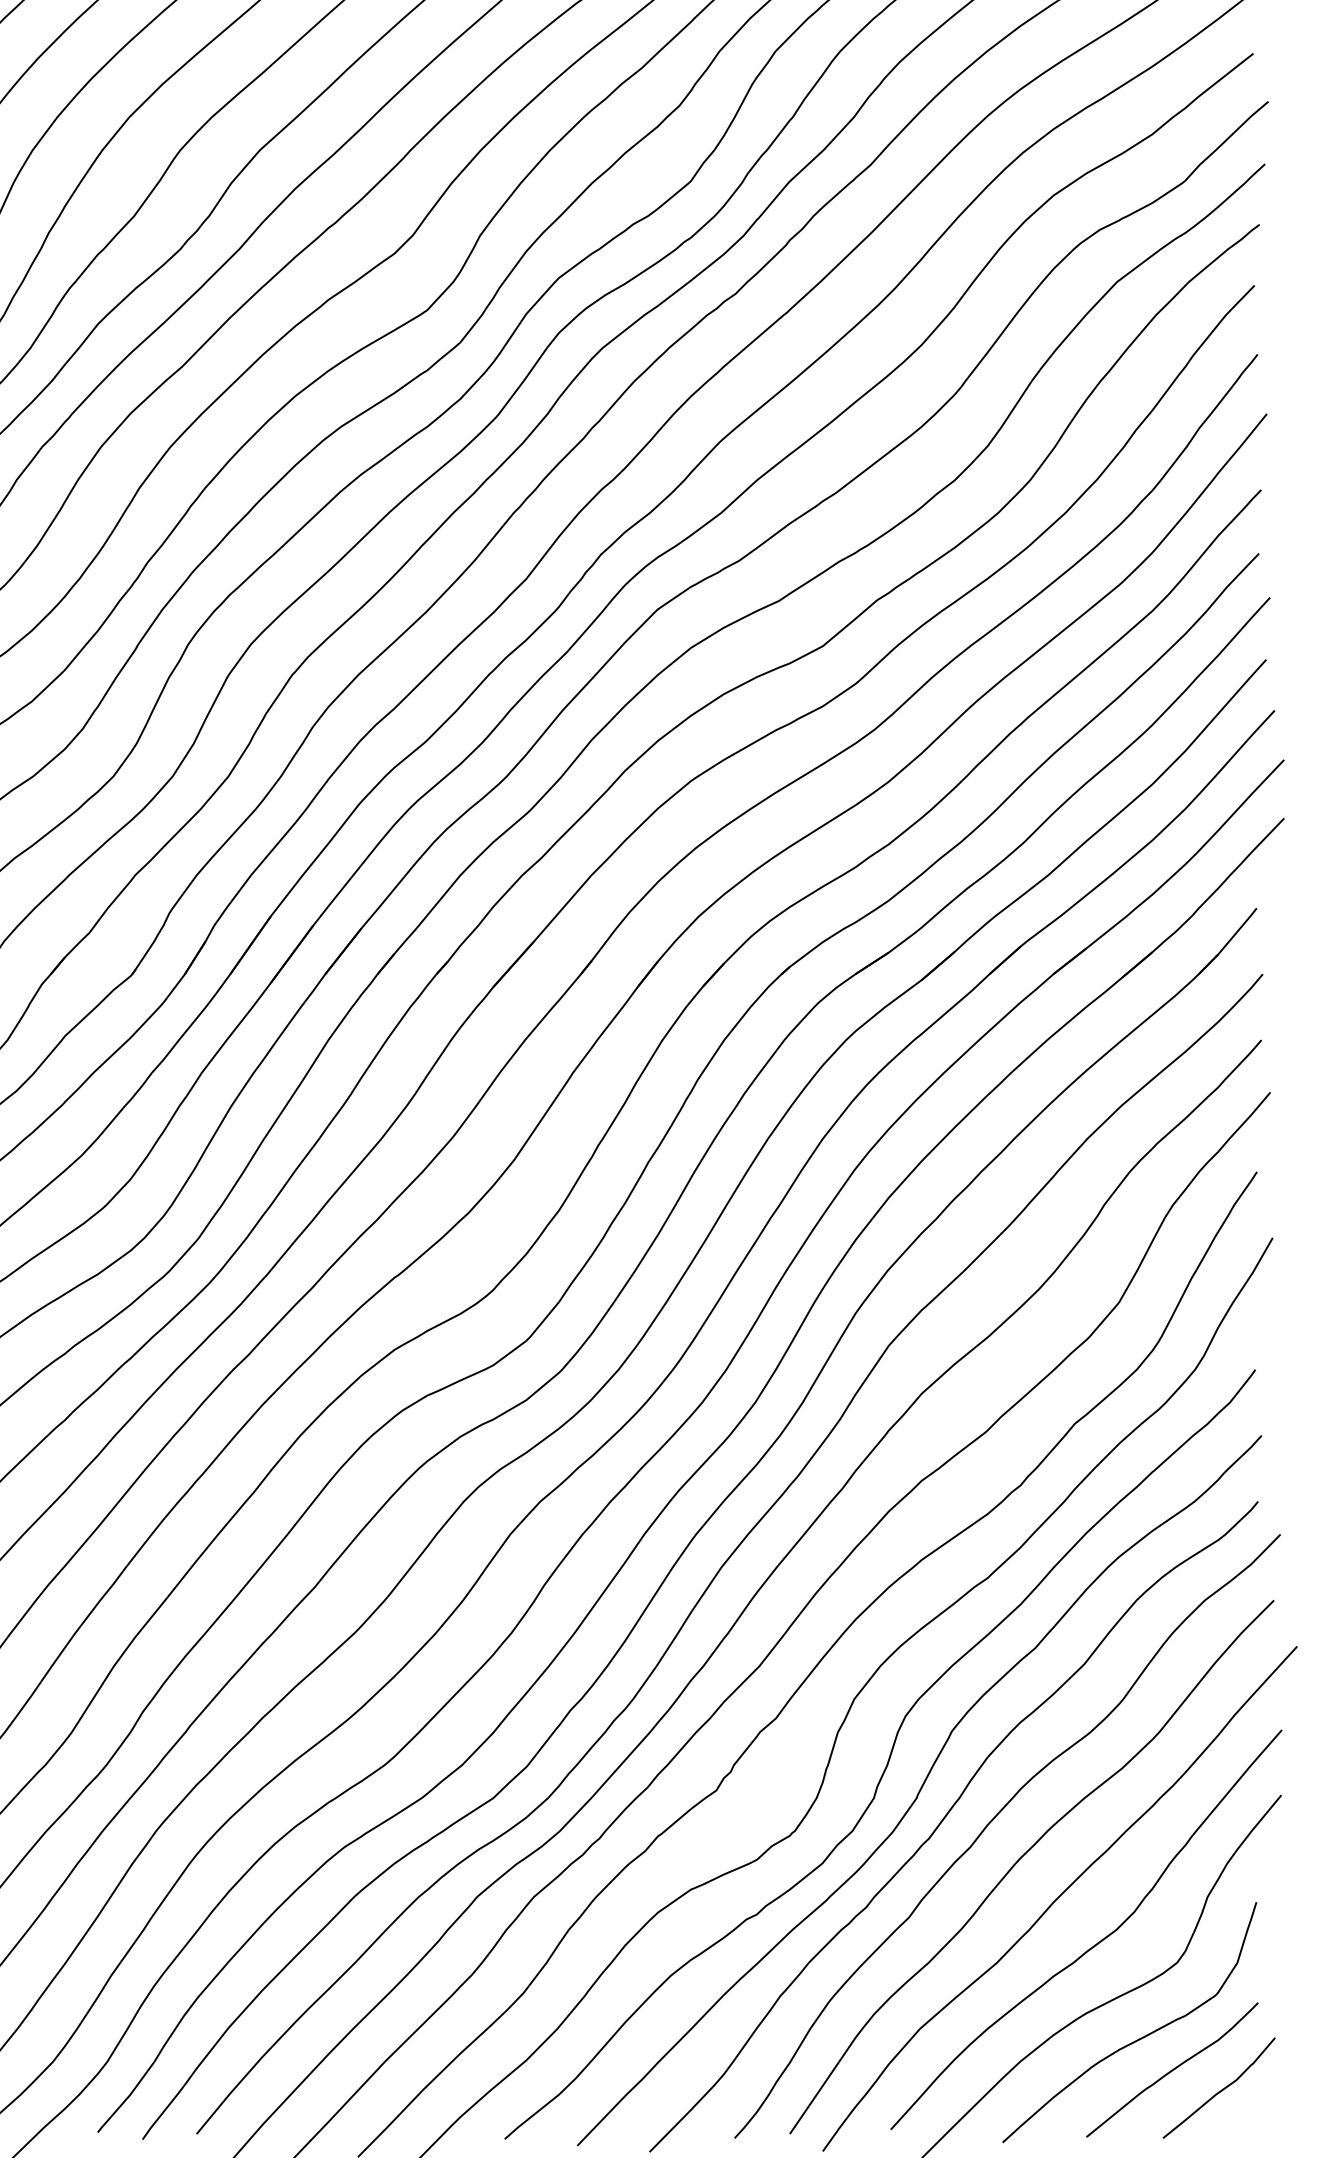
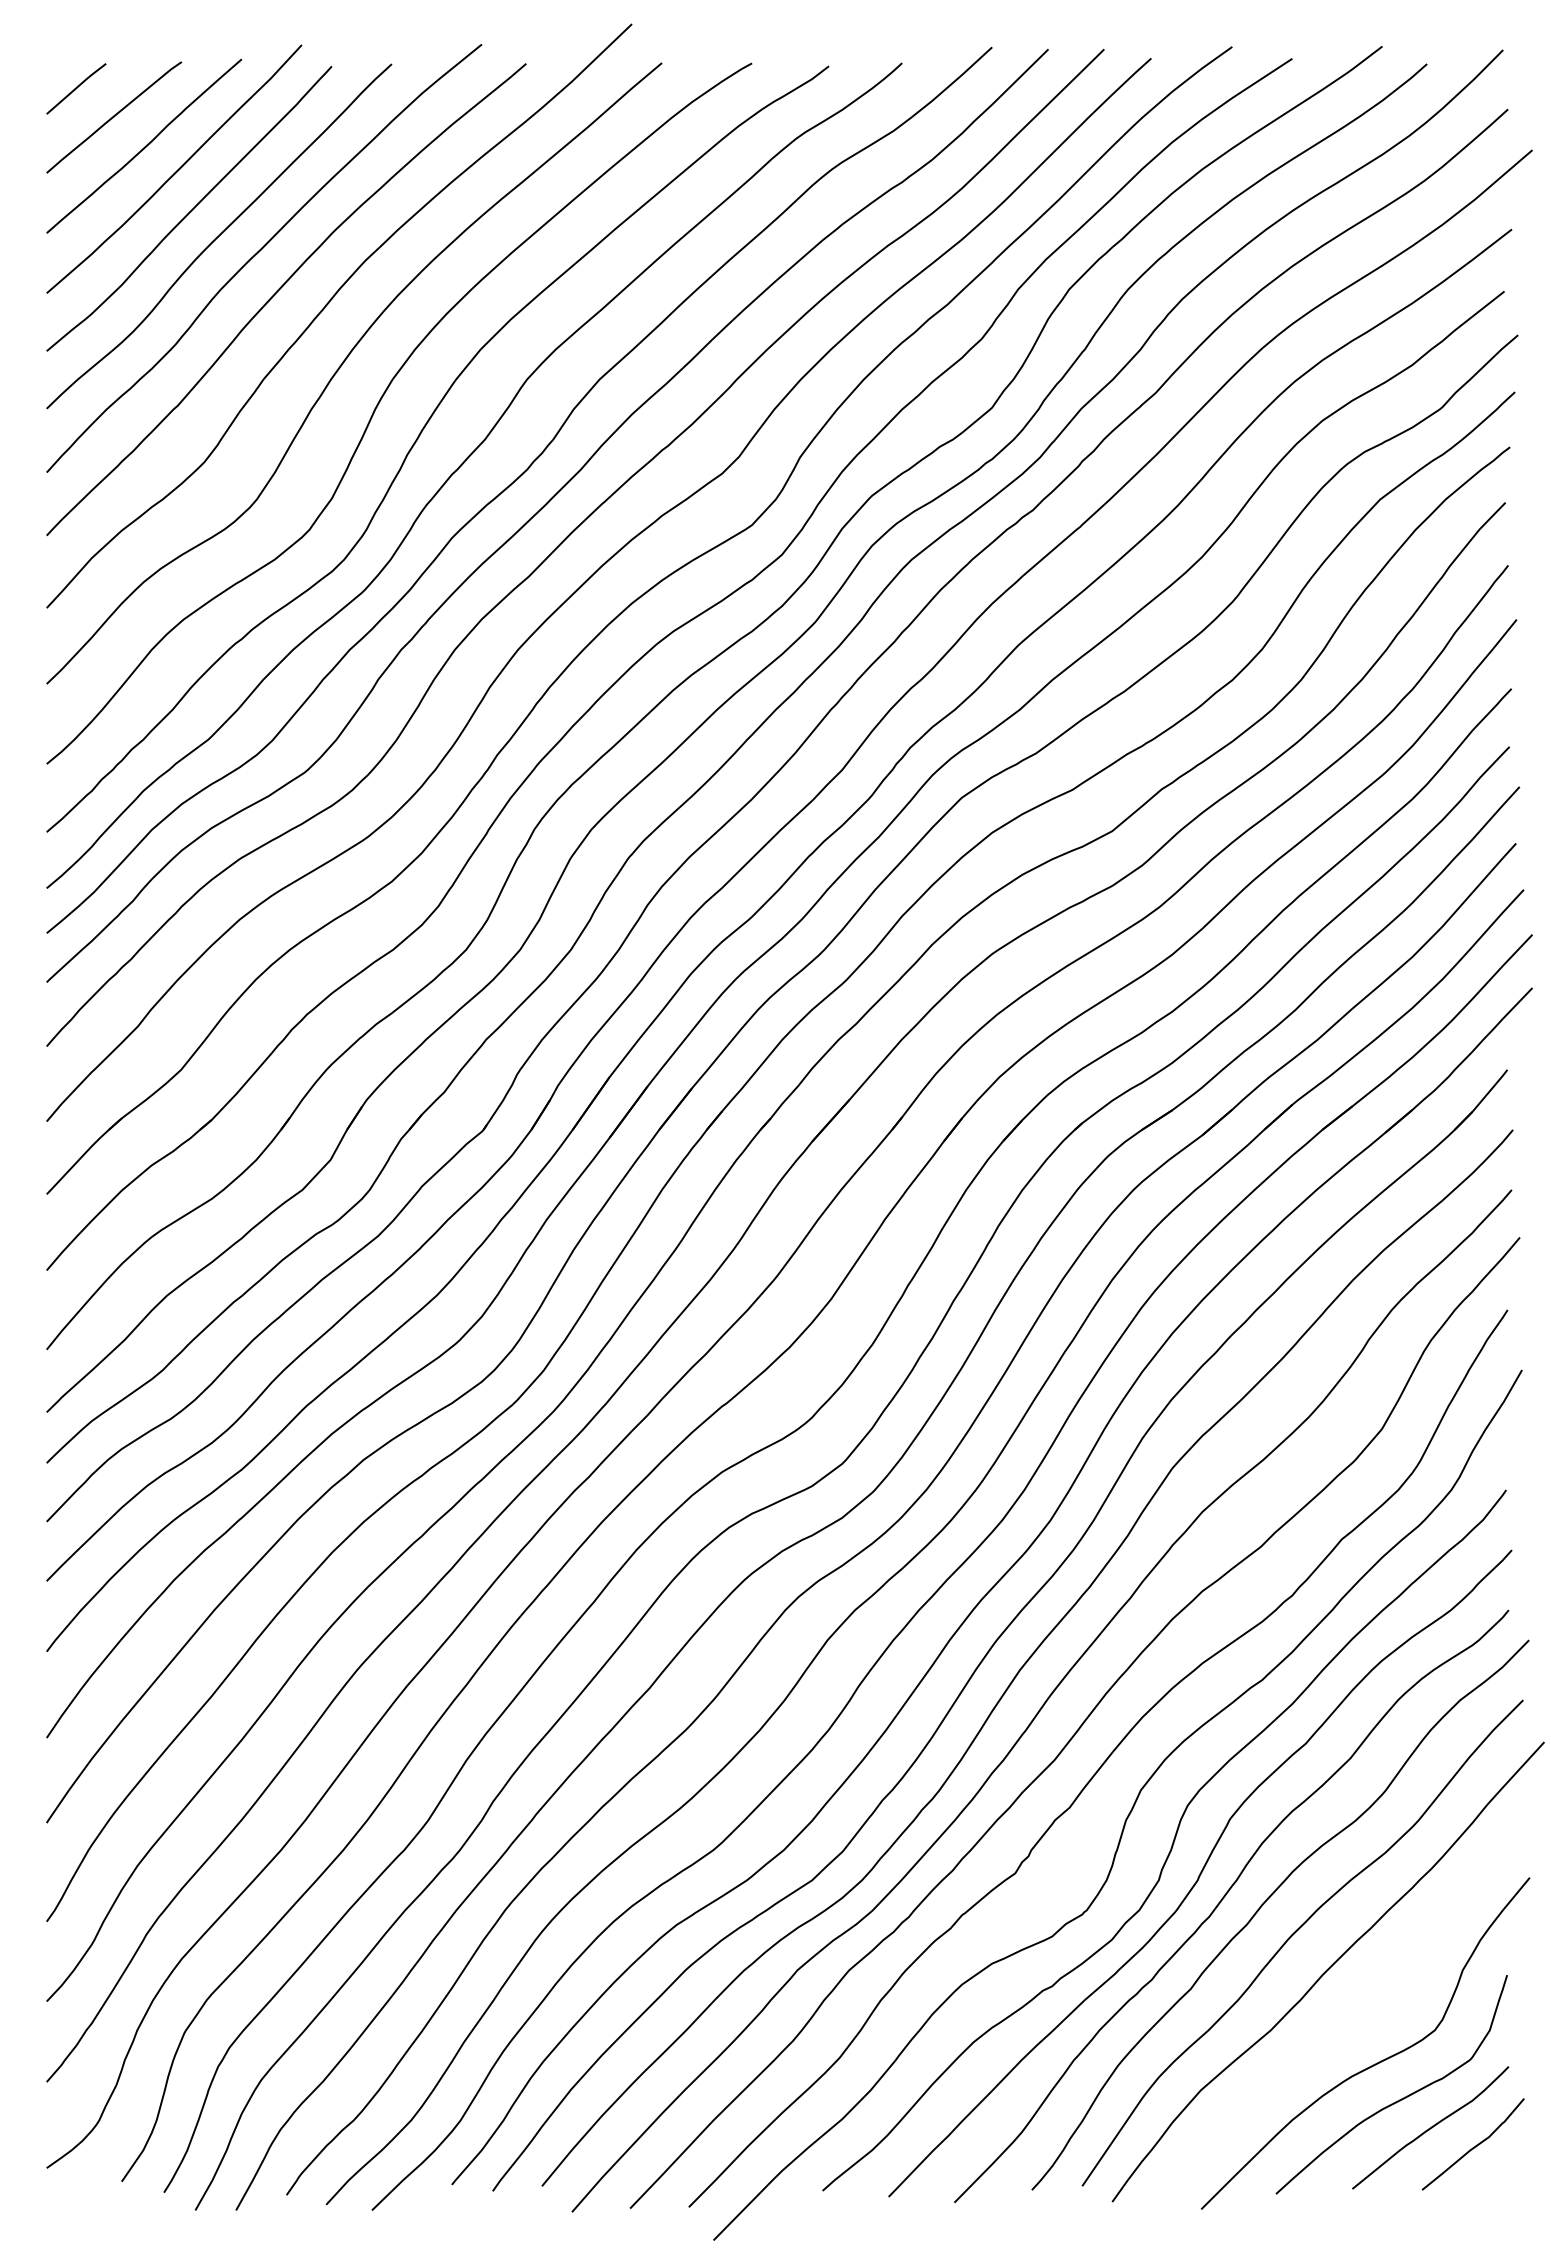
curve: (1097, 1942) -> (1362, 2011), removed

